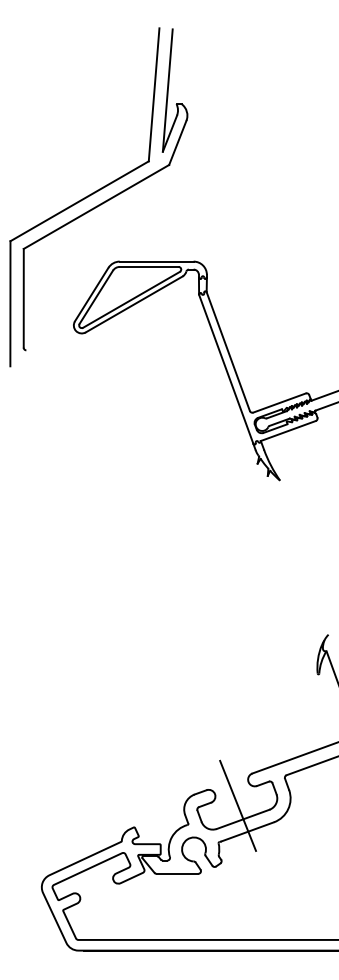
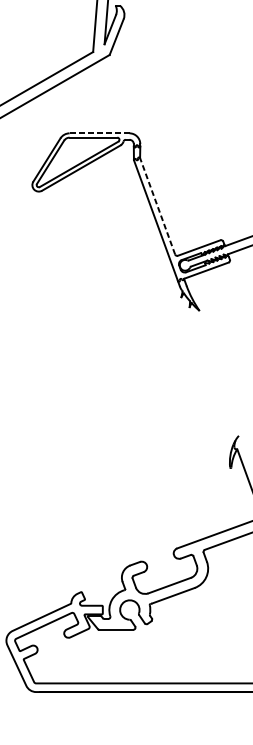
line: (156, 261) -> (99, 133), solid -> dashed
line: (228, 351) -> (157, 206), solid -> dashed
line: (238, 805) -> (165, 574), removed

